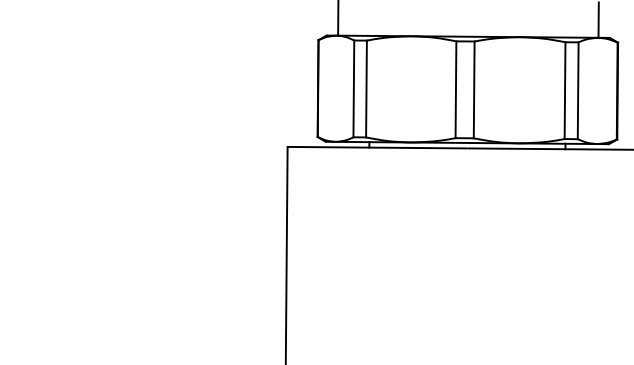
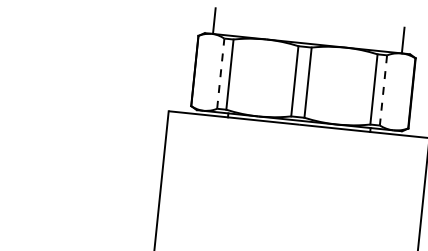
line: (353, 88) -> (220, 73), solid -> dashed
line: (578, 91) -> (383, 90), solid -> dashed

